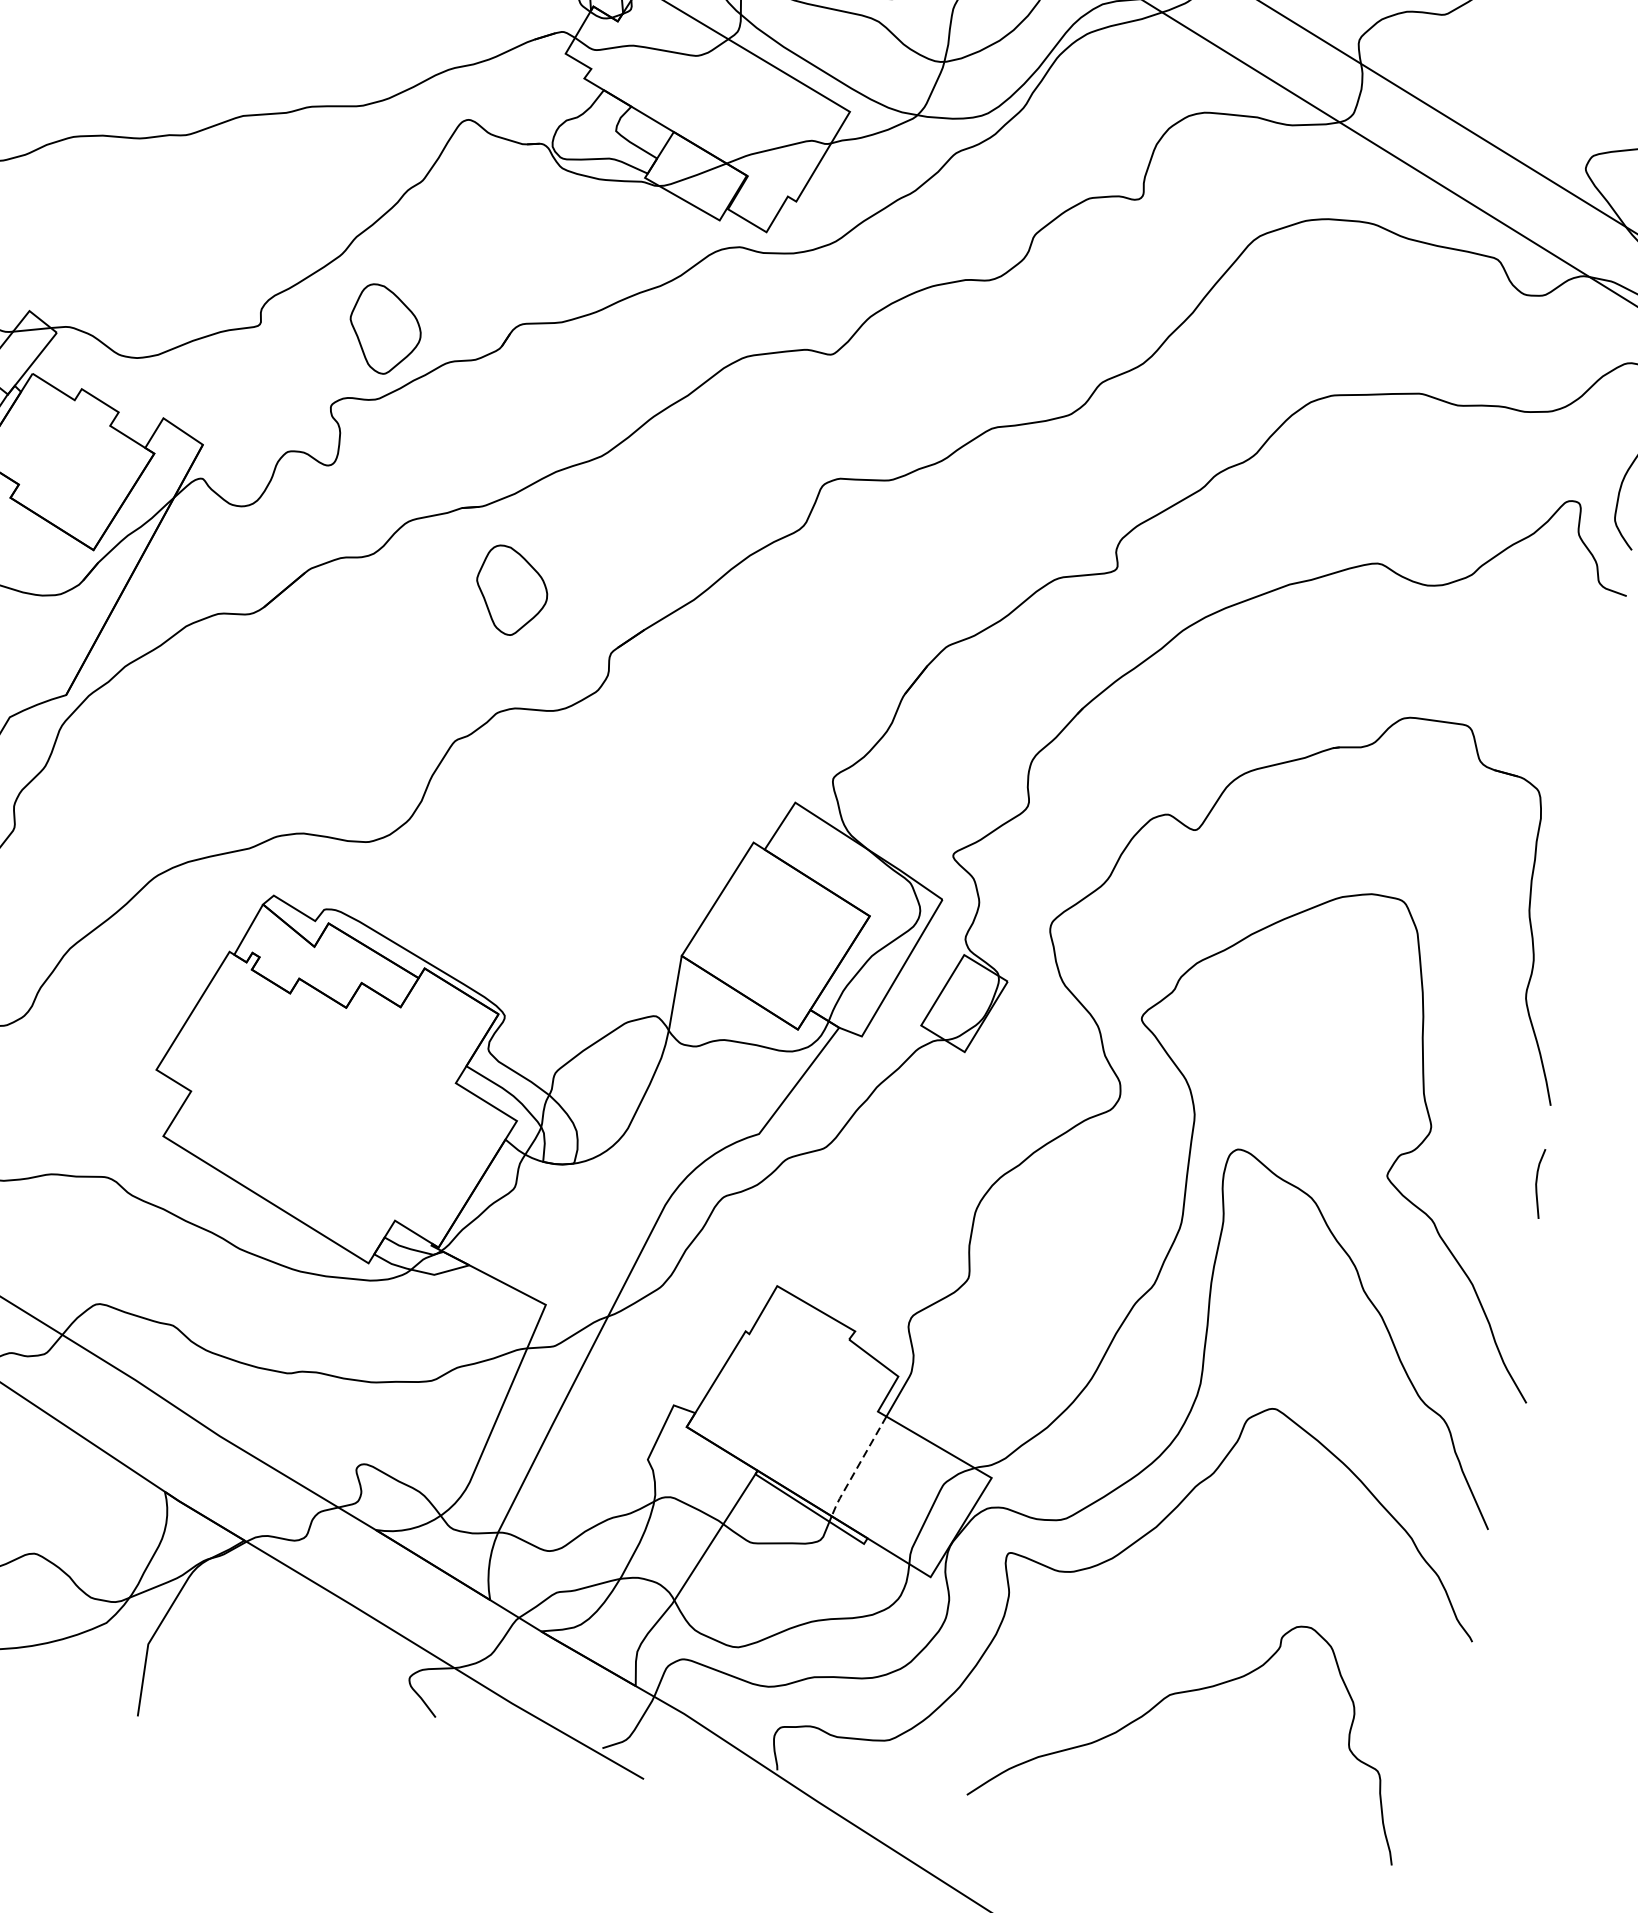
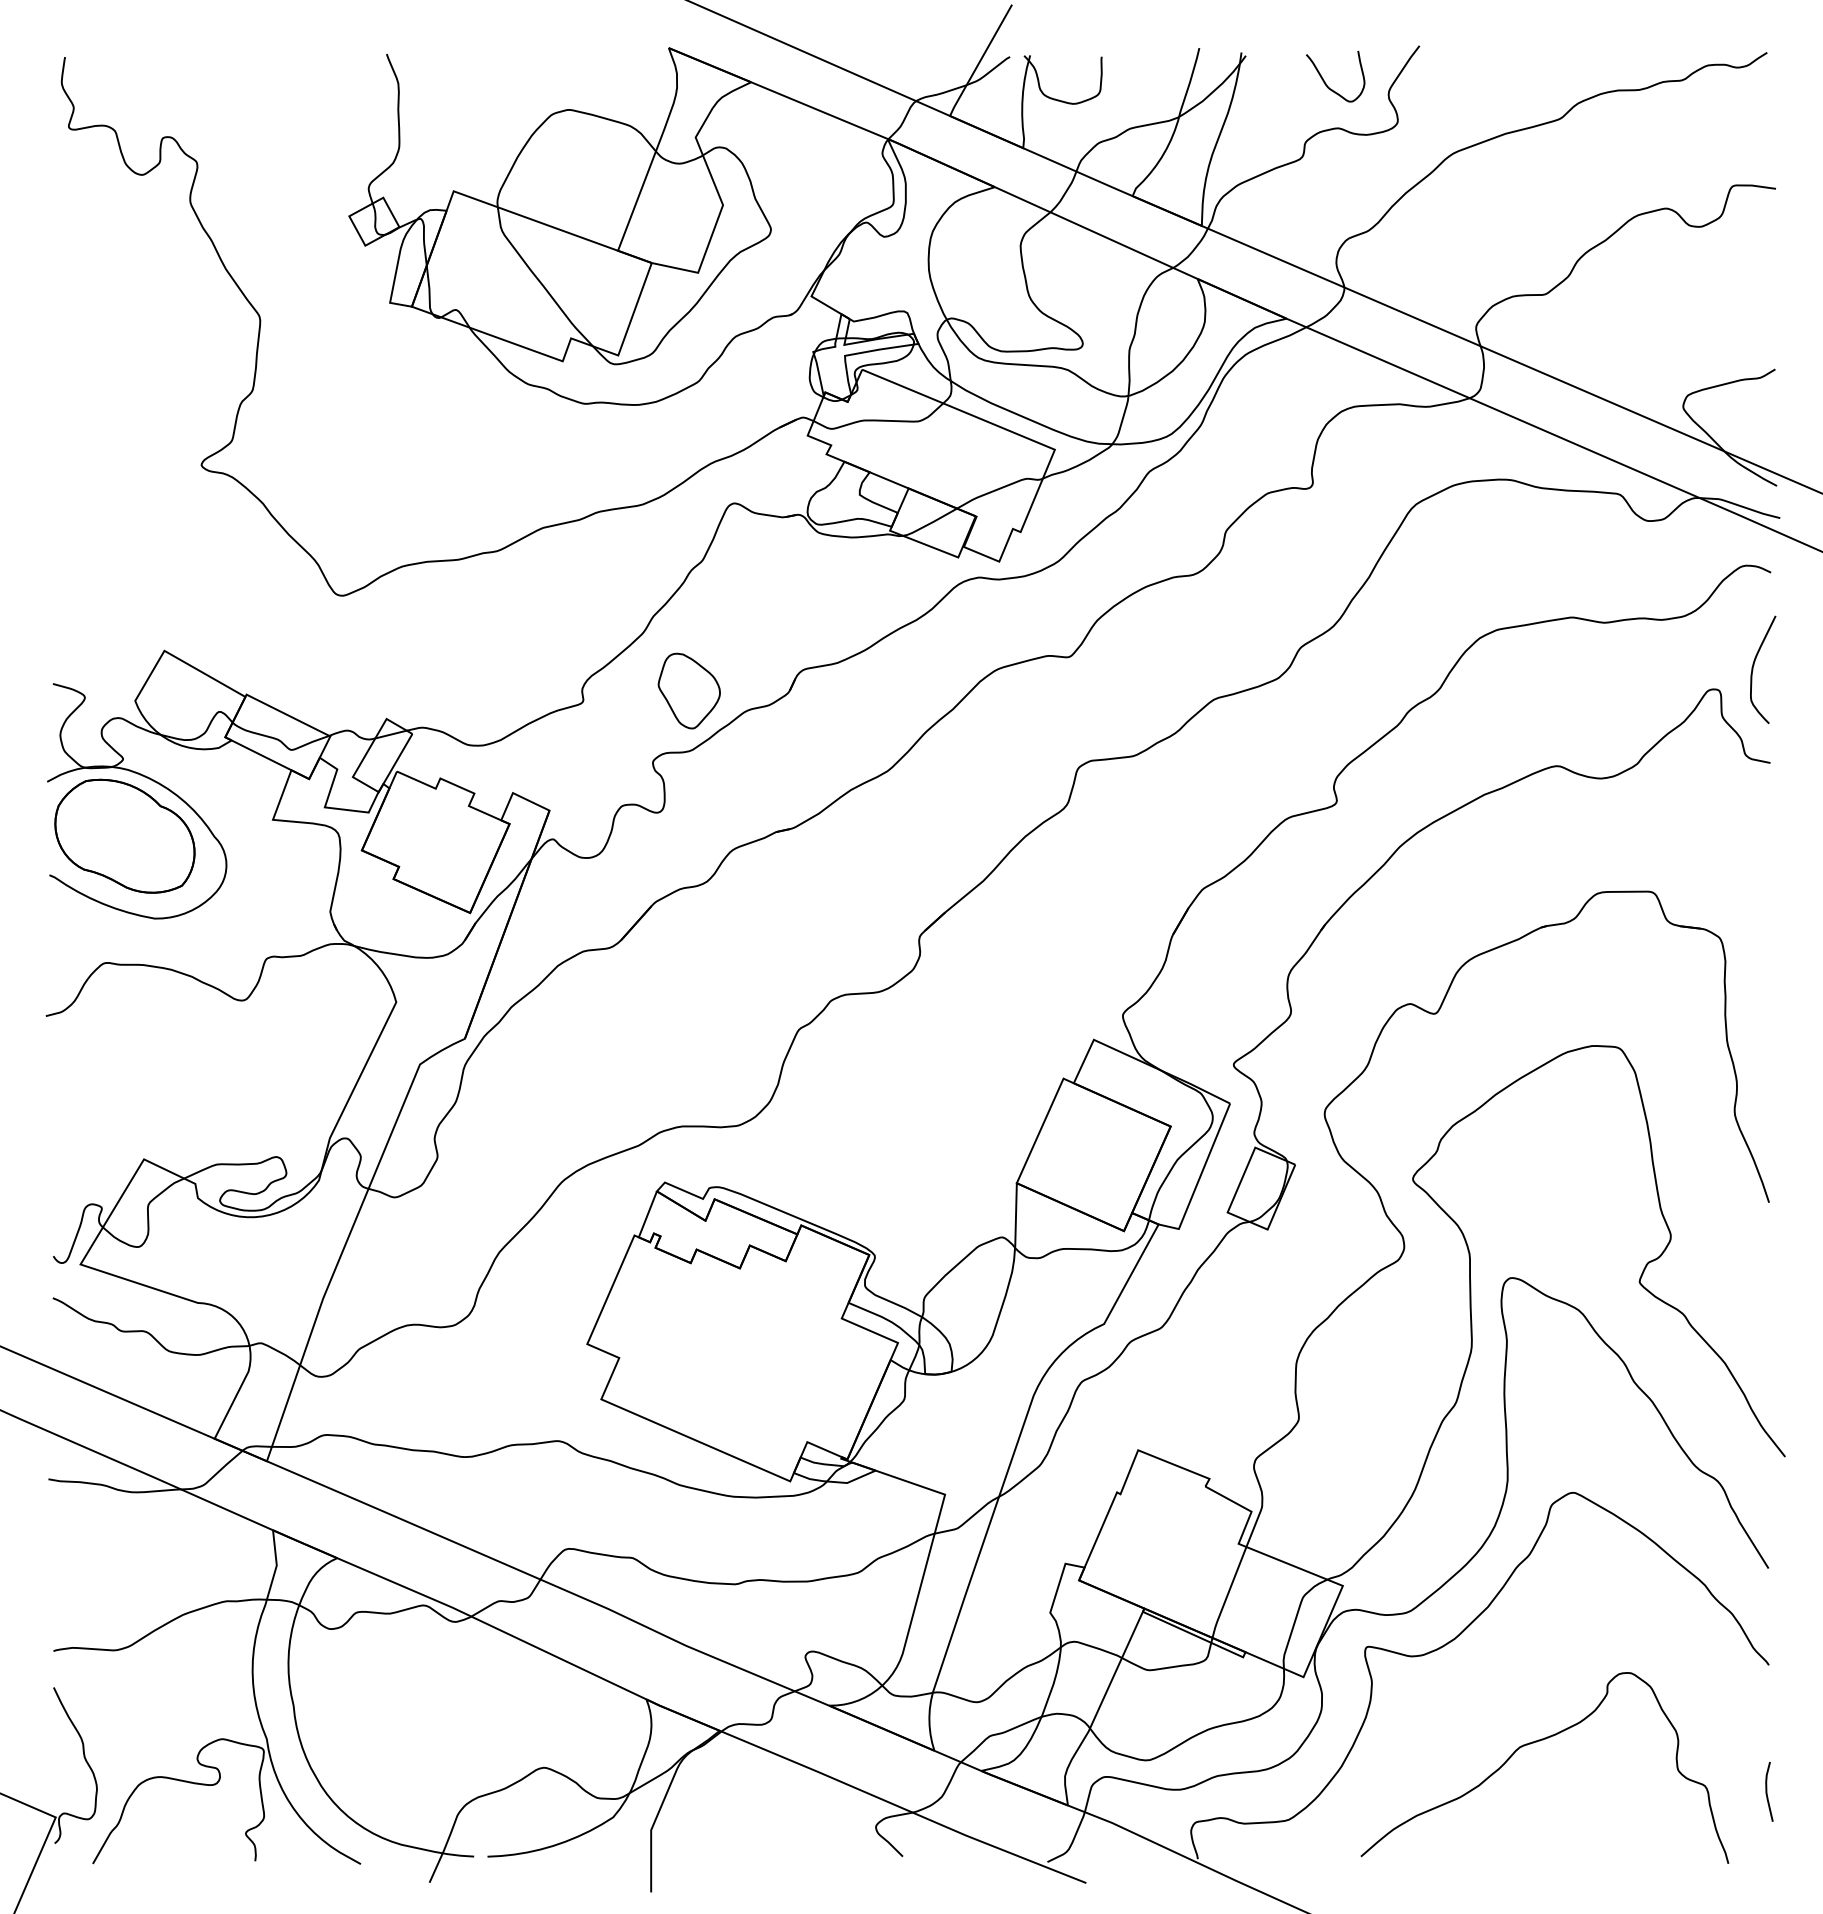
part: (510, 590) -> (827, 895), removed
curve: (1537, 1182) -> (1767, 1791), moved
line: (857, 1467) -> (1228, 1593), dashed -> solid

